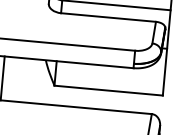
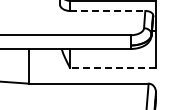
line: (108, 18) -> (107, 11), solid -> dashed
line: (109, 90) -> (113, 68), solid -> dashed

